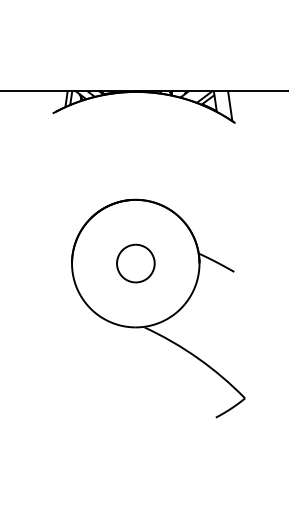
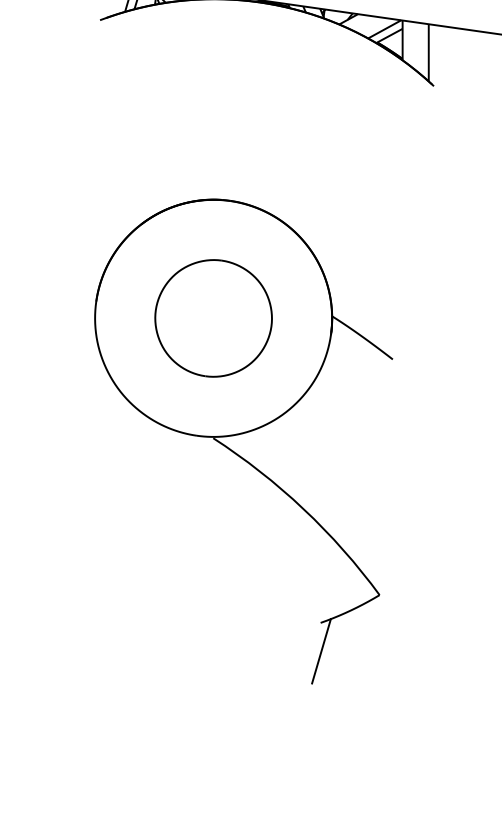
part: (135, 263) -> (213, 318), size x1.67
line: (217, 432) -> (319, 650), added

